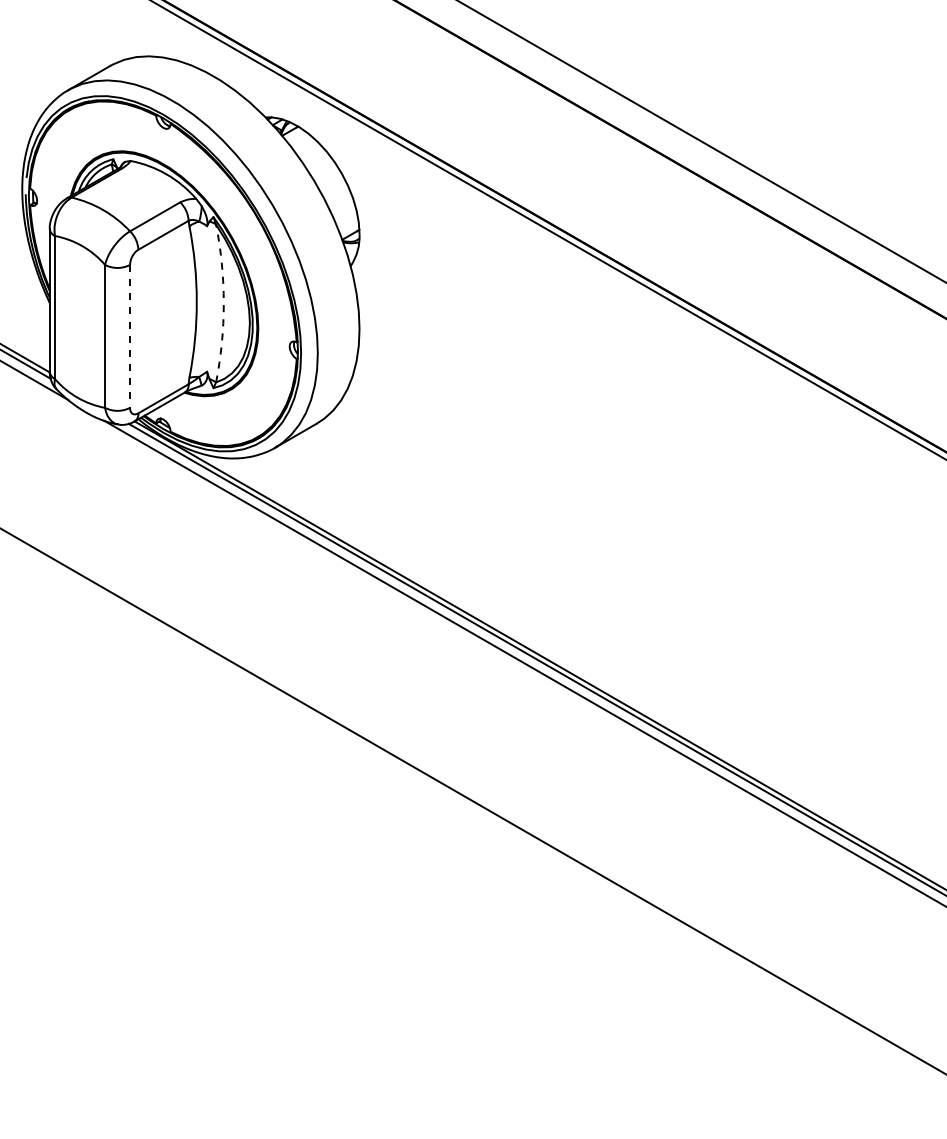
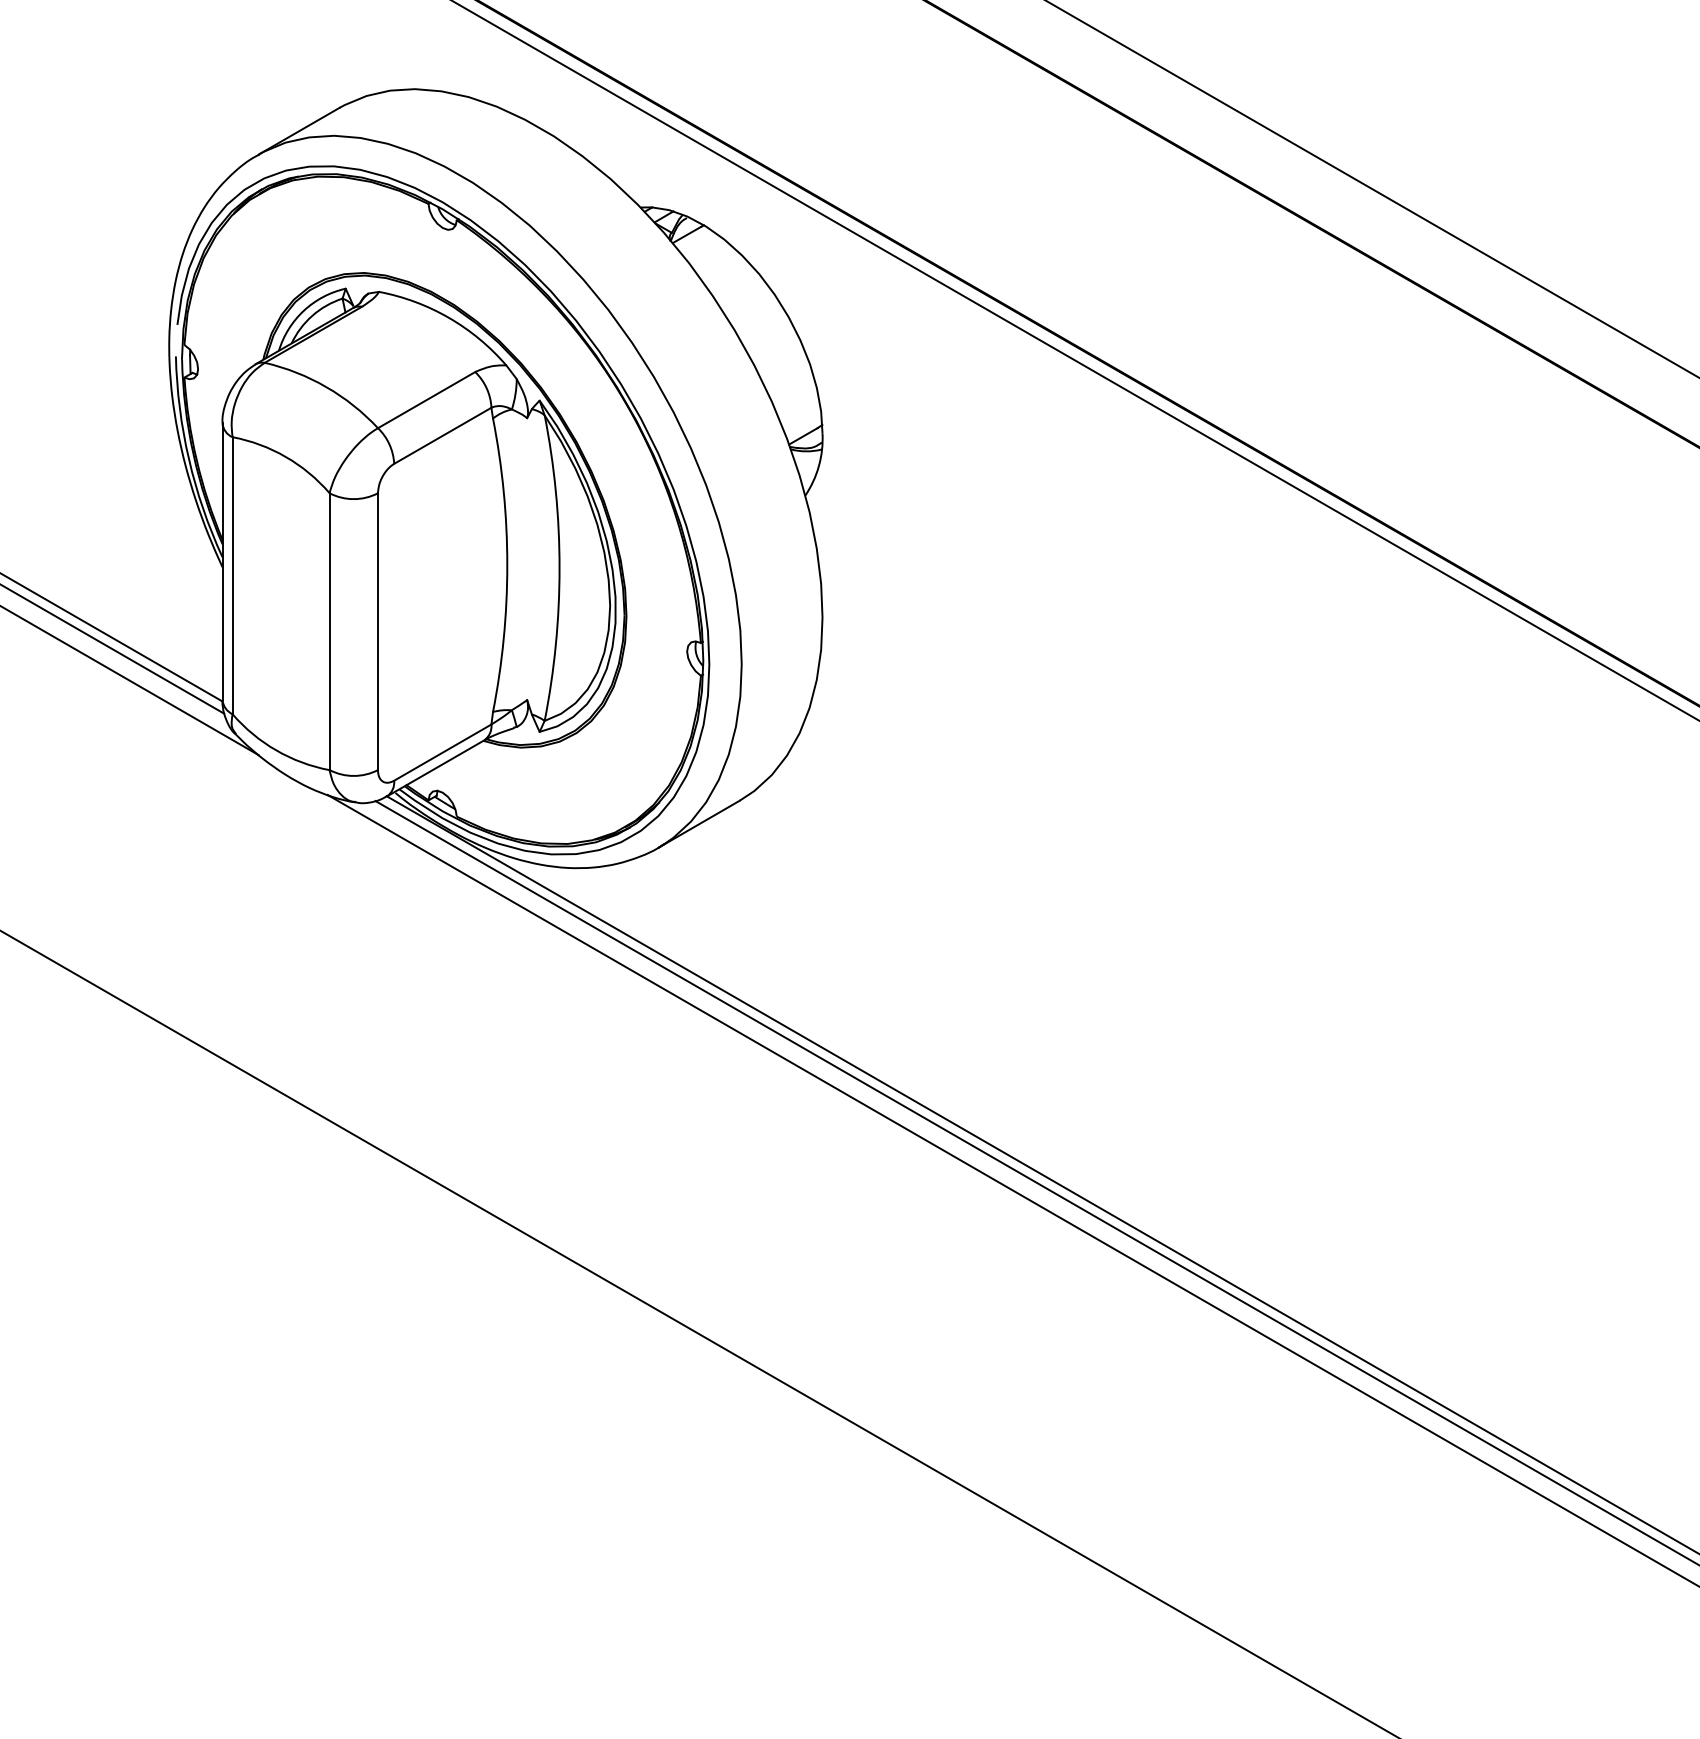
arc: (223, 303) -> (559, 567), dashed -> solid
line: (130, 336) -> (378, 631), dashed -> solid

